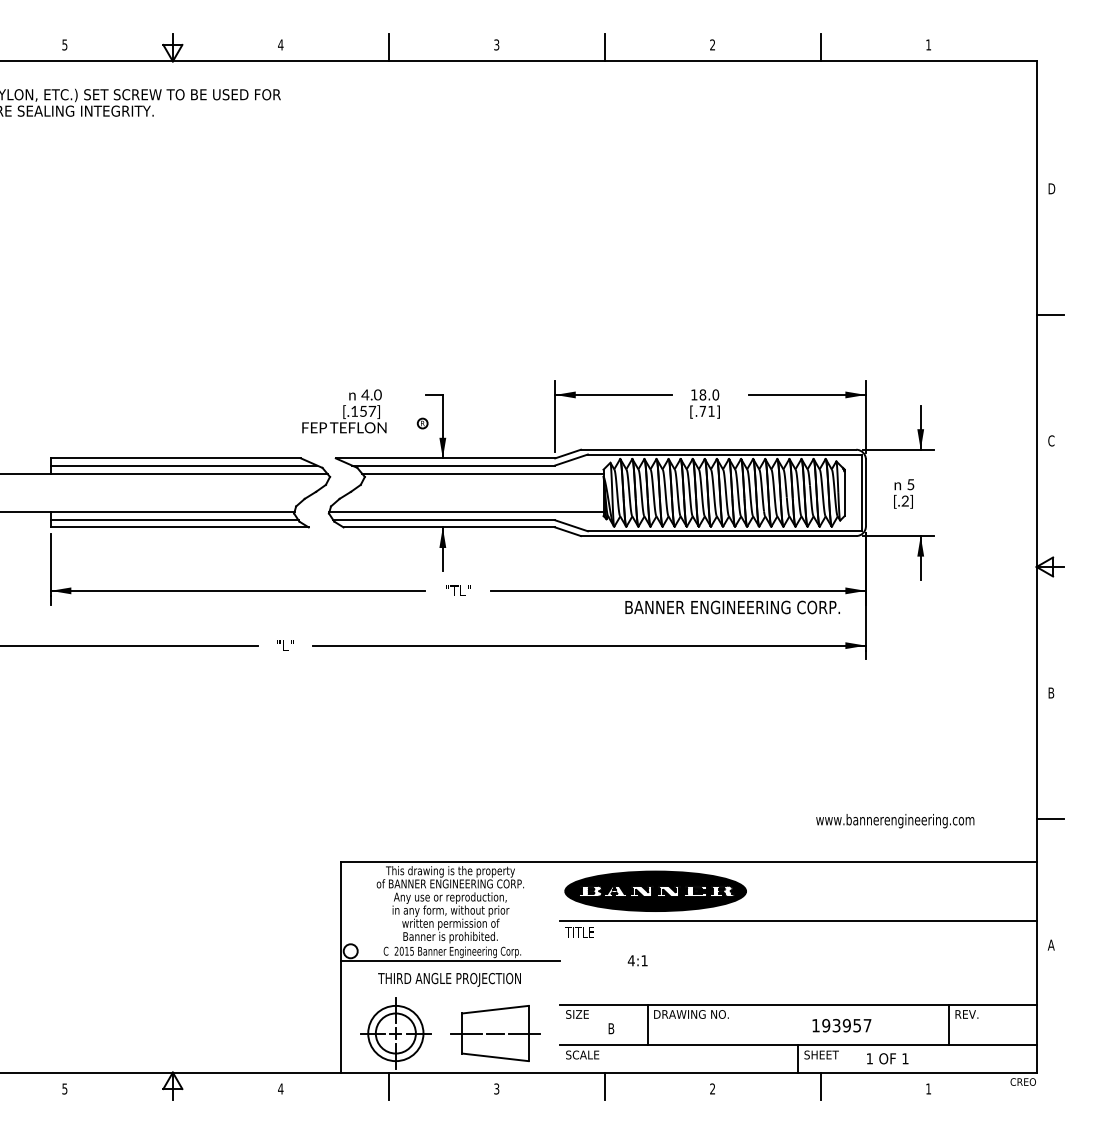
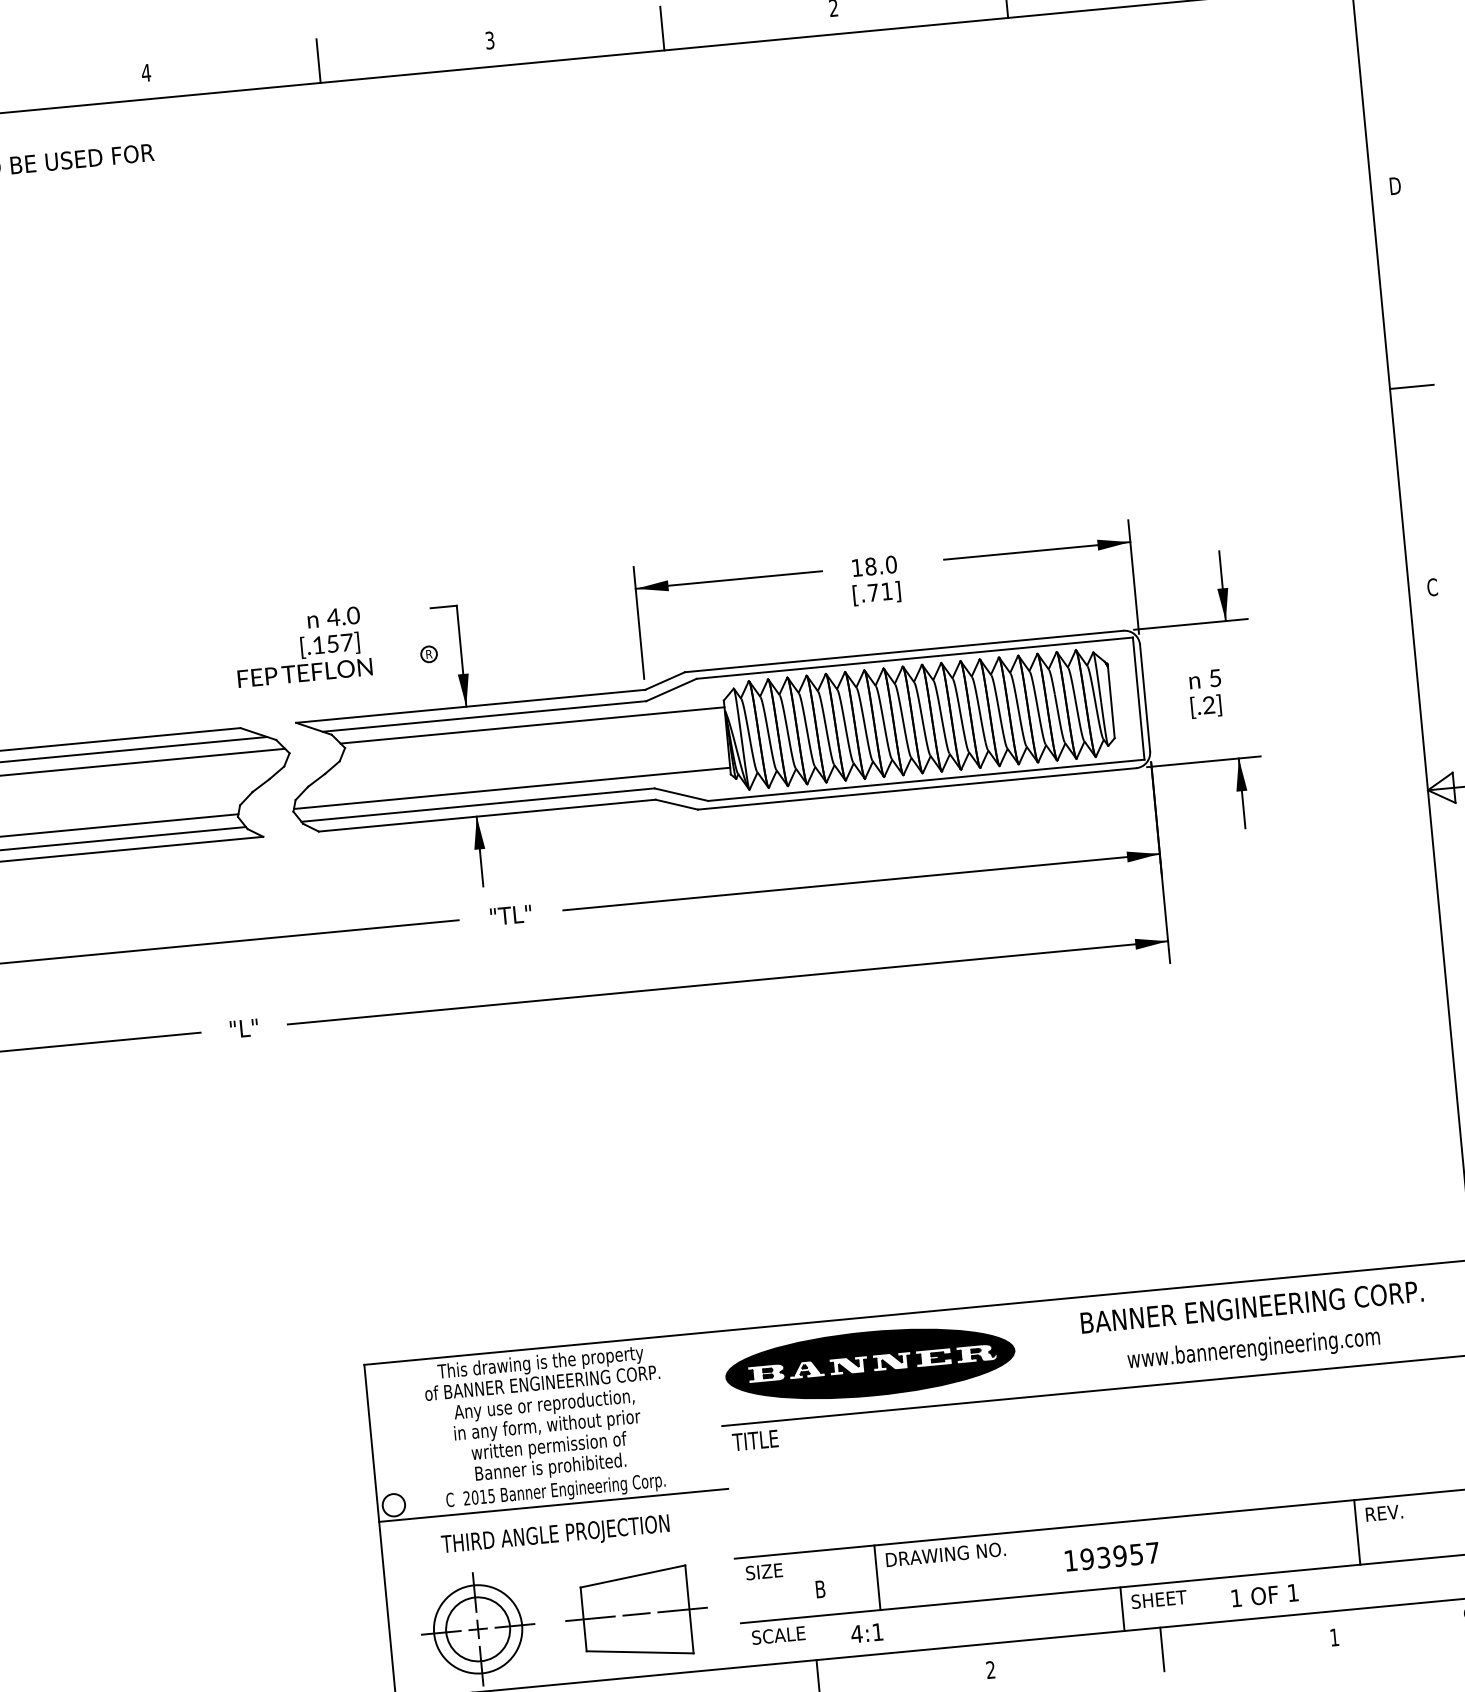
text: (732, 607) -> (1251, 1307), moved
text: (895, 821) -> (1254, 1350), moved
text: (637, 960) -> (866, 1632), moved
text: (841, 1025) -> (1111, 1556), moved

